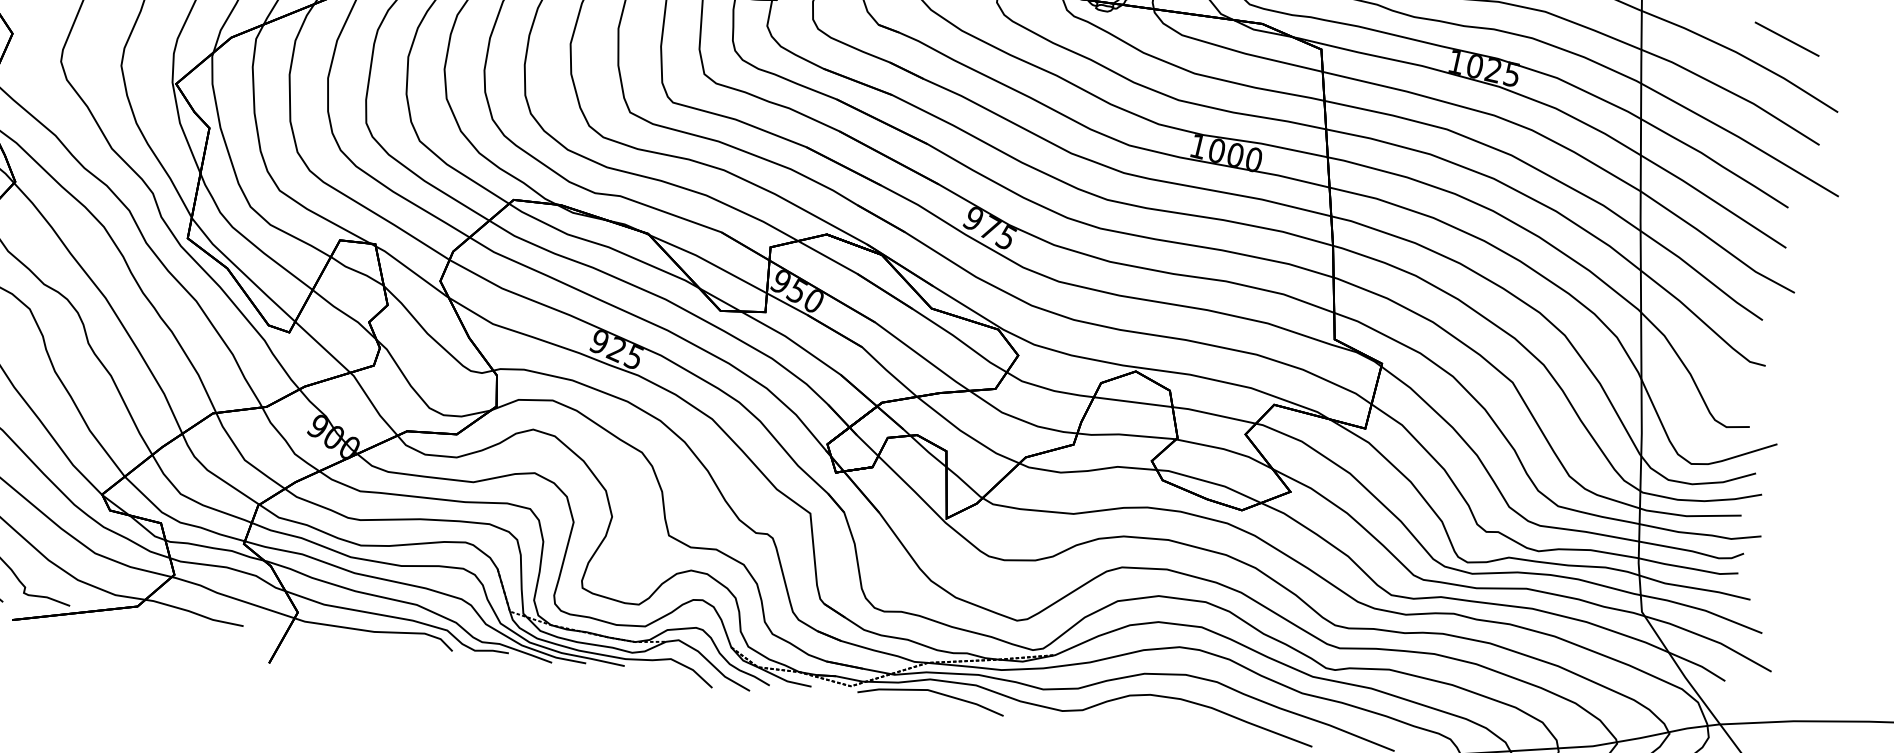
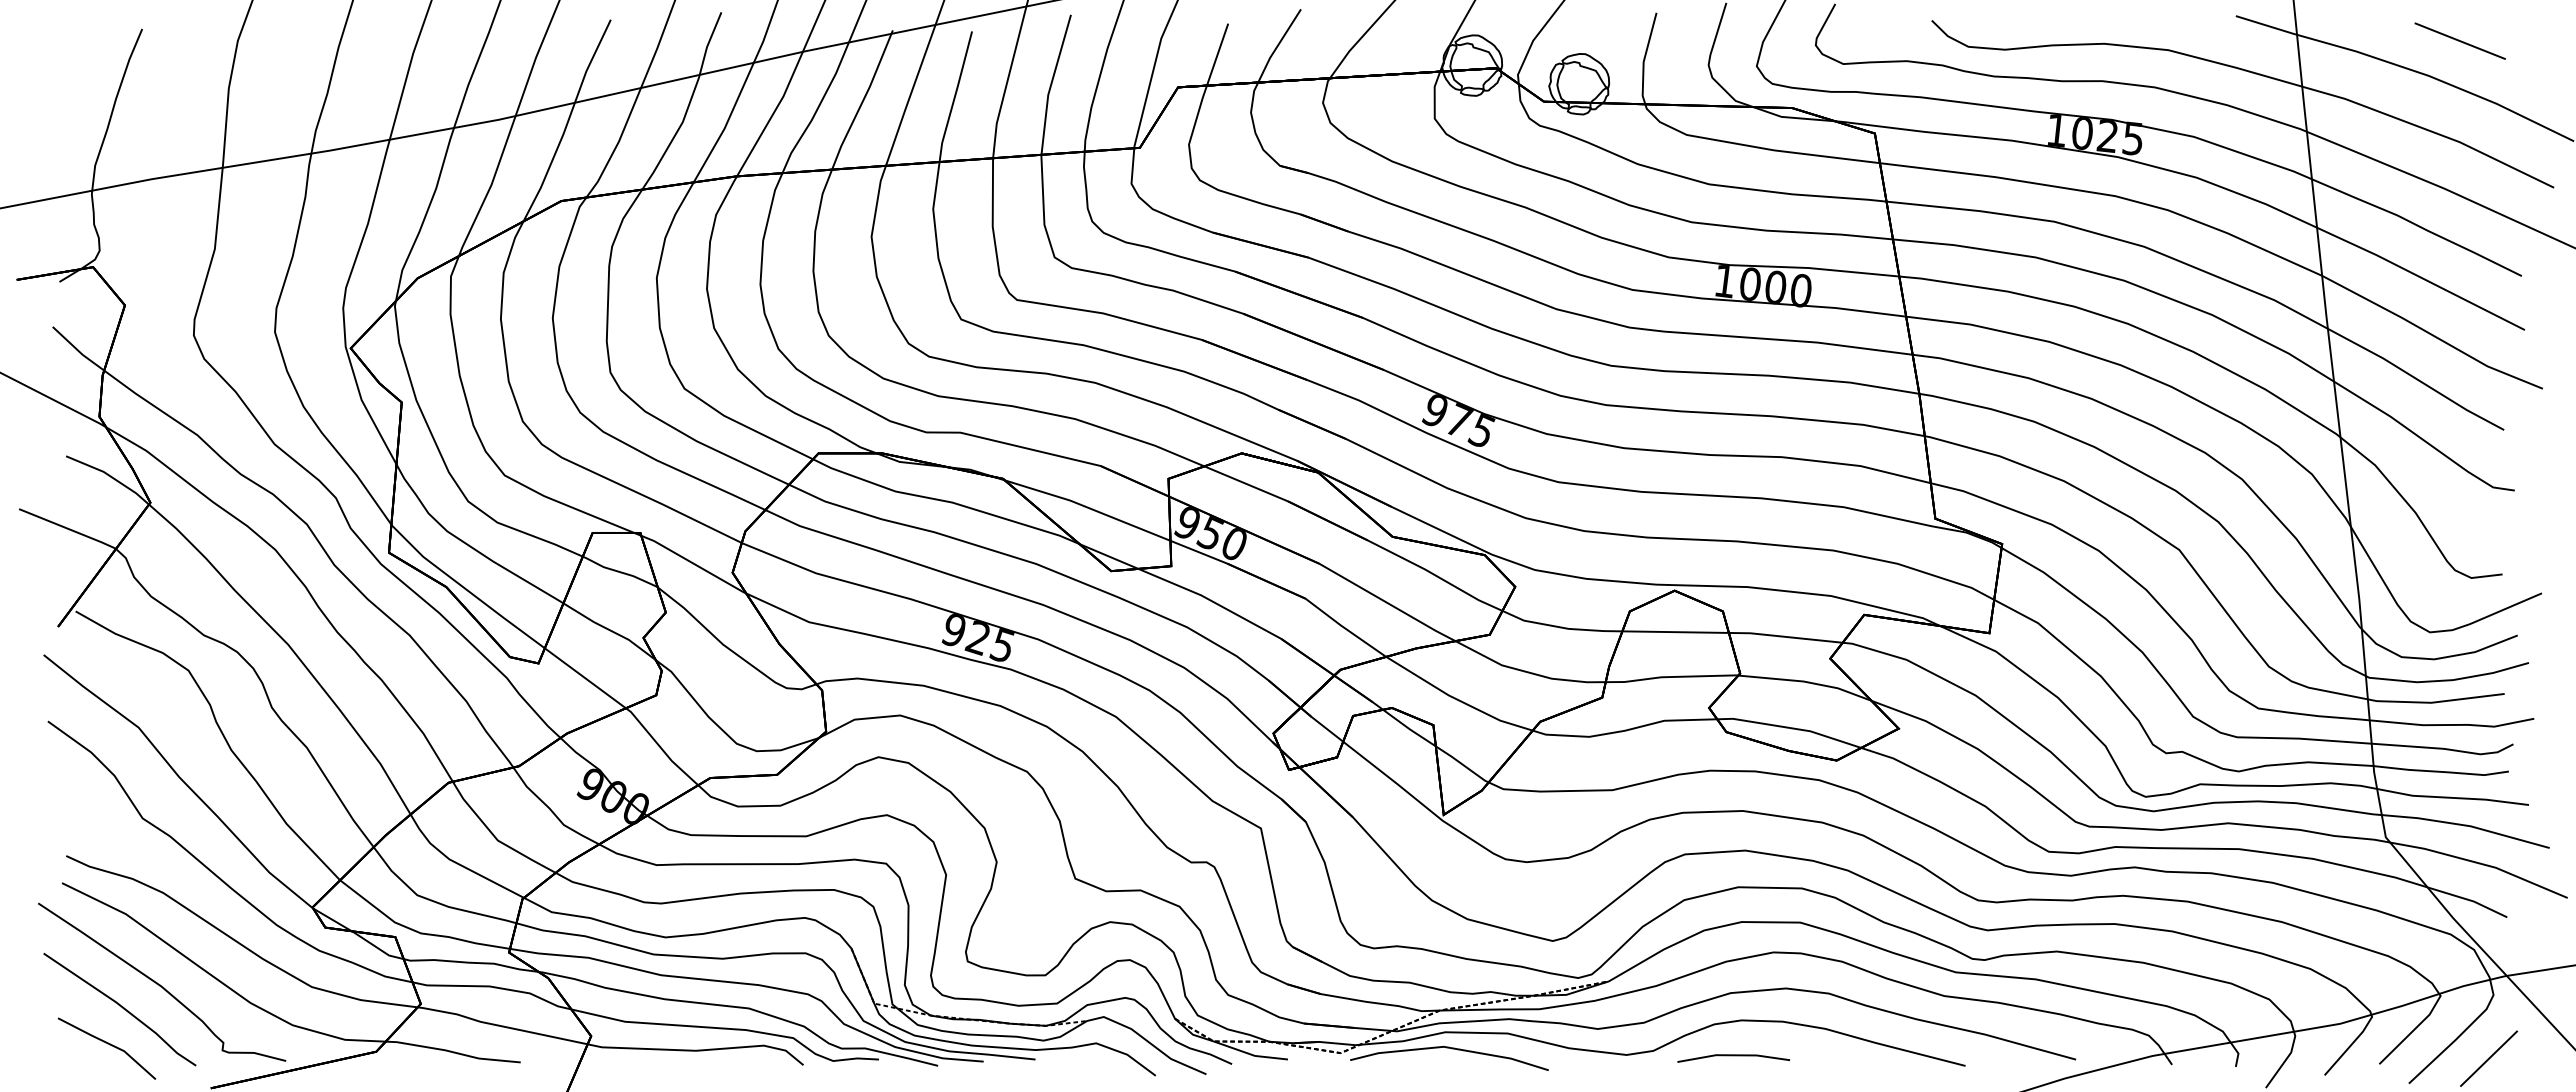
line: (1786, 38) -> (2459, 40), moved
line: (1141, 720) -> (1733, 1056), added

